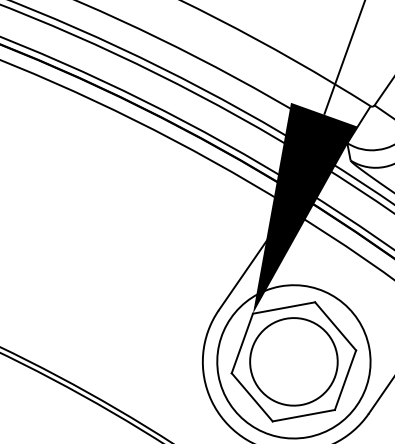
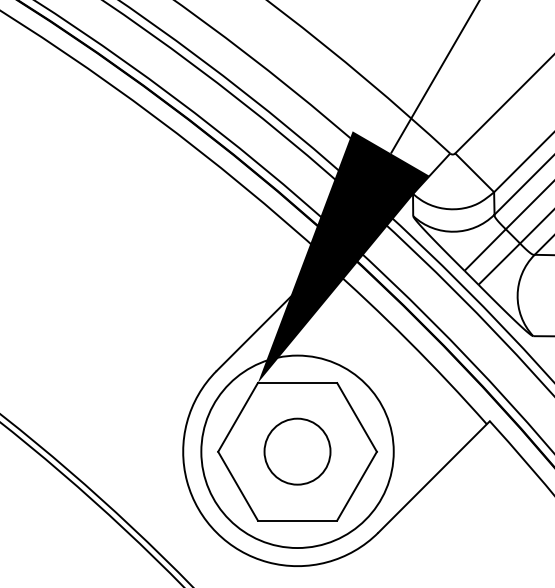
circle: (293, 361) -> (297, 451), size x0.6

